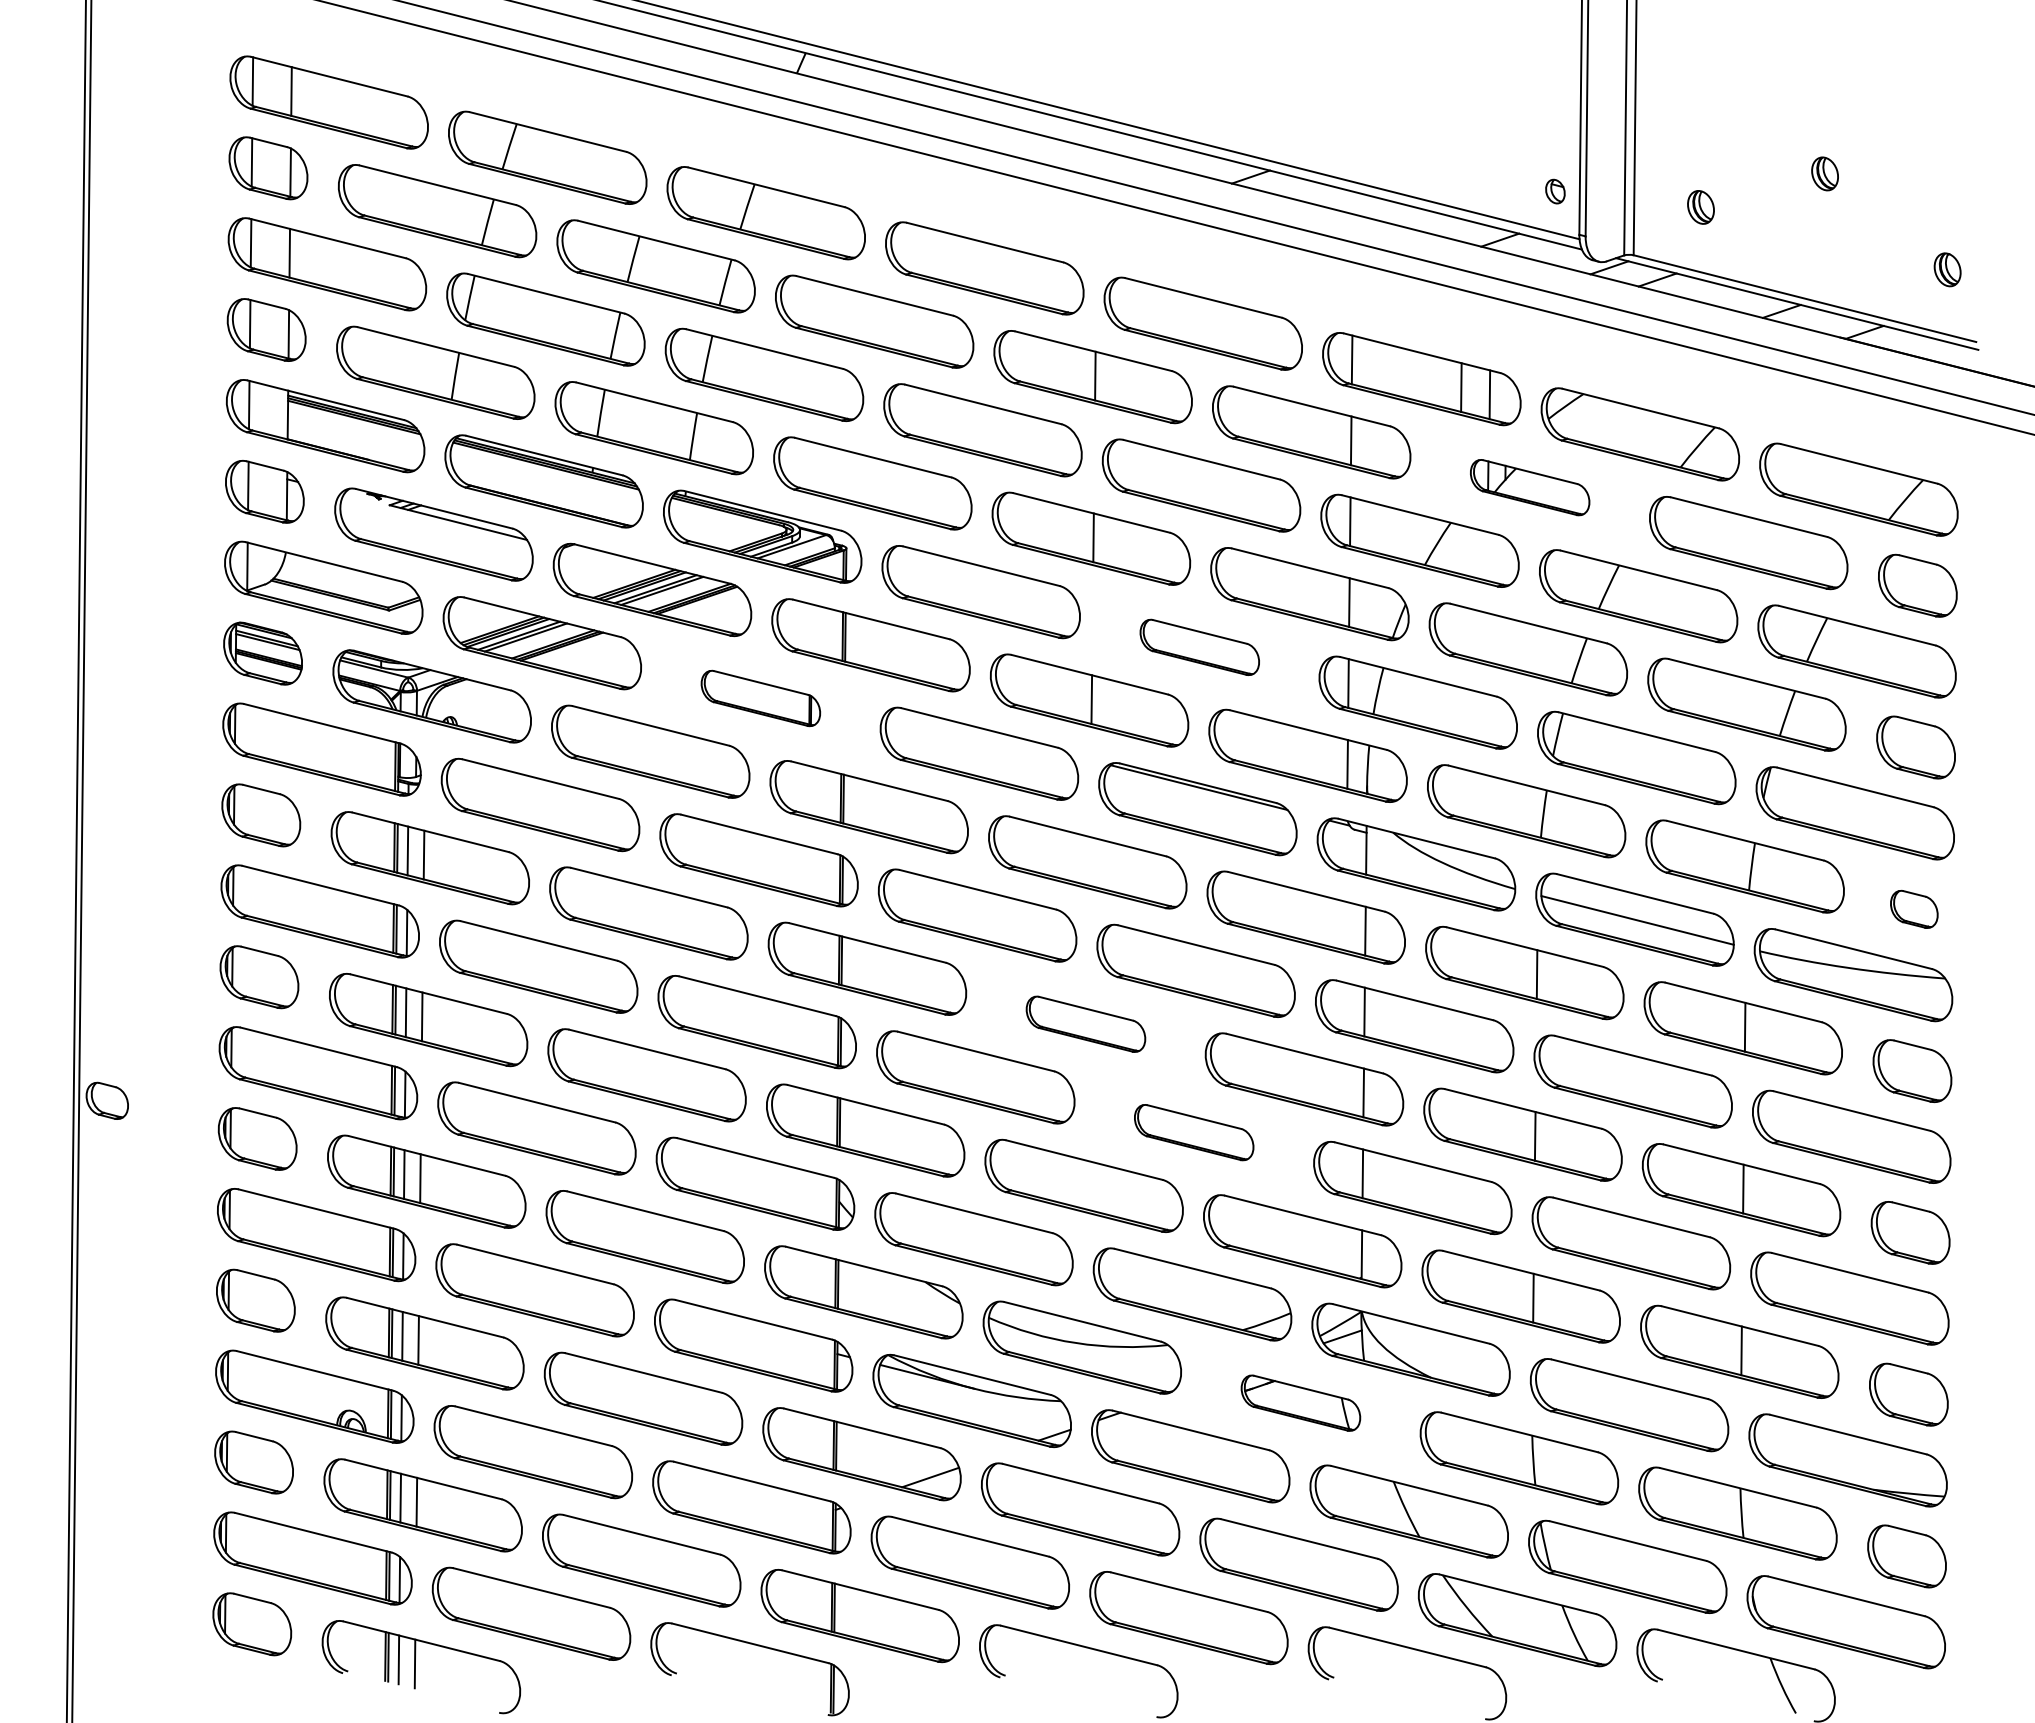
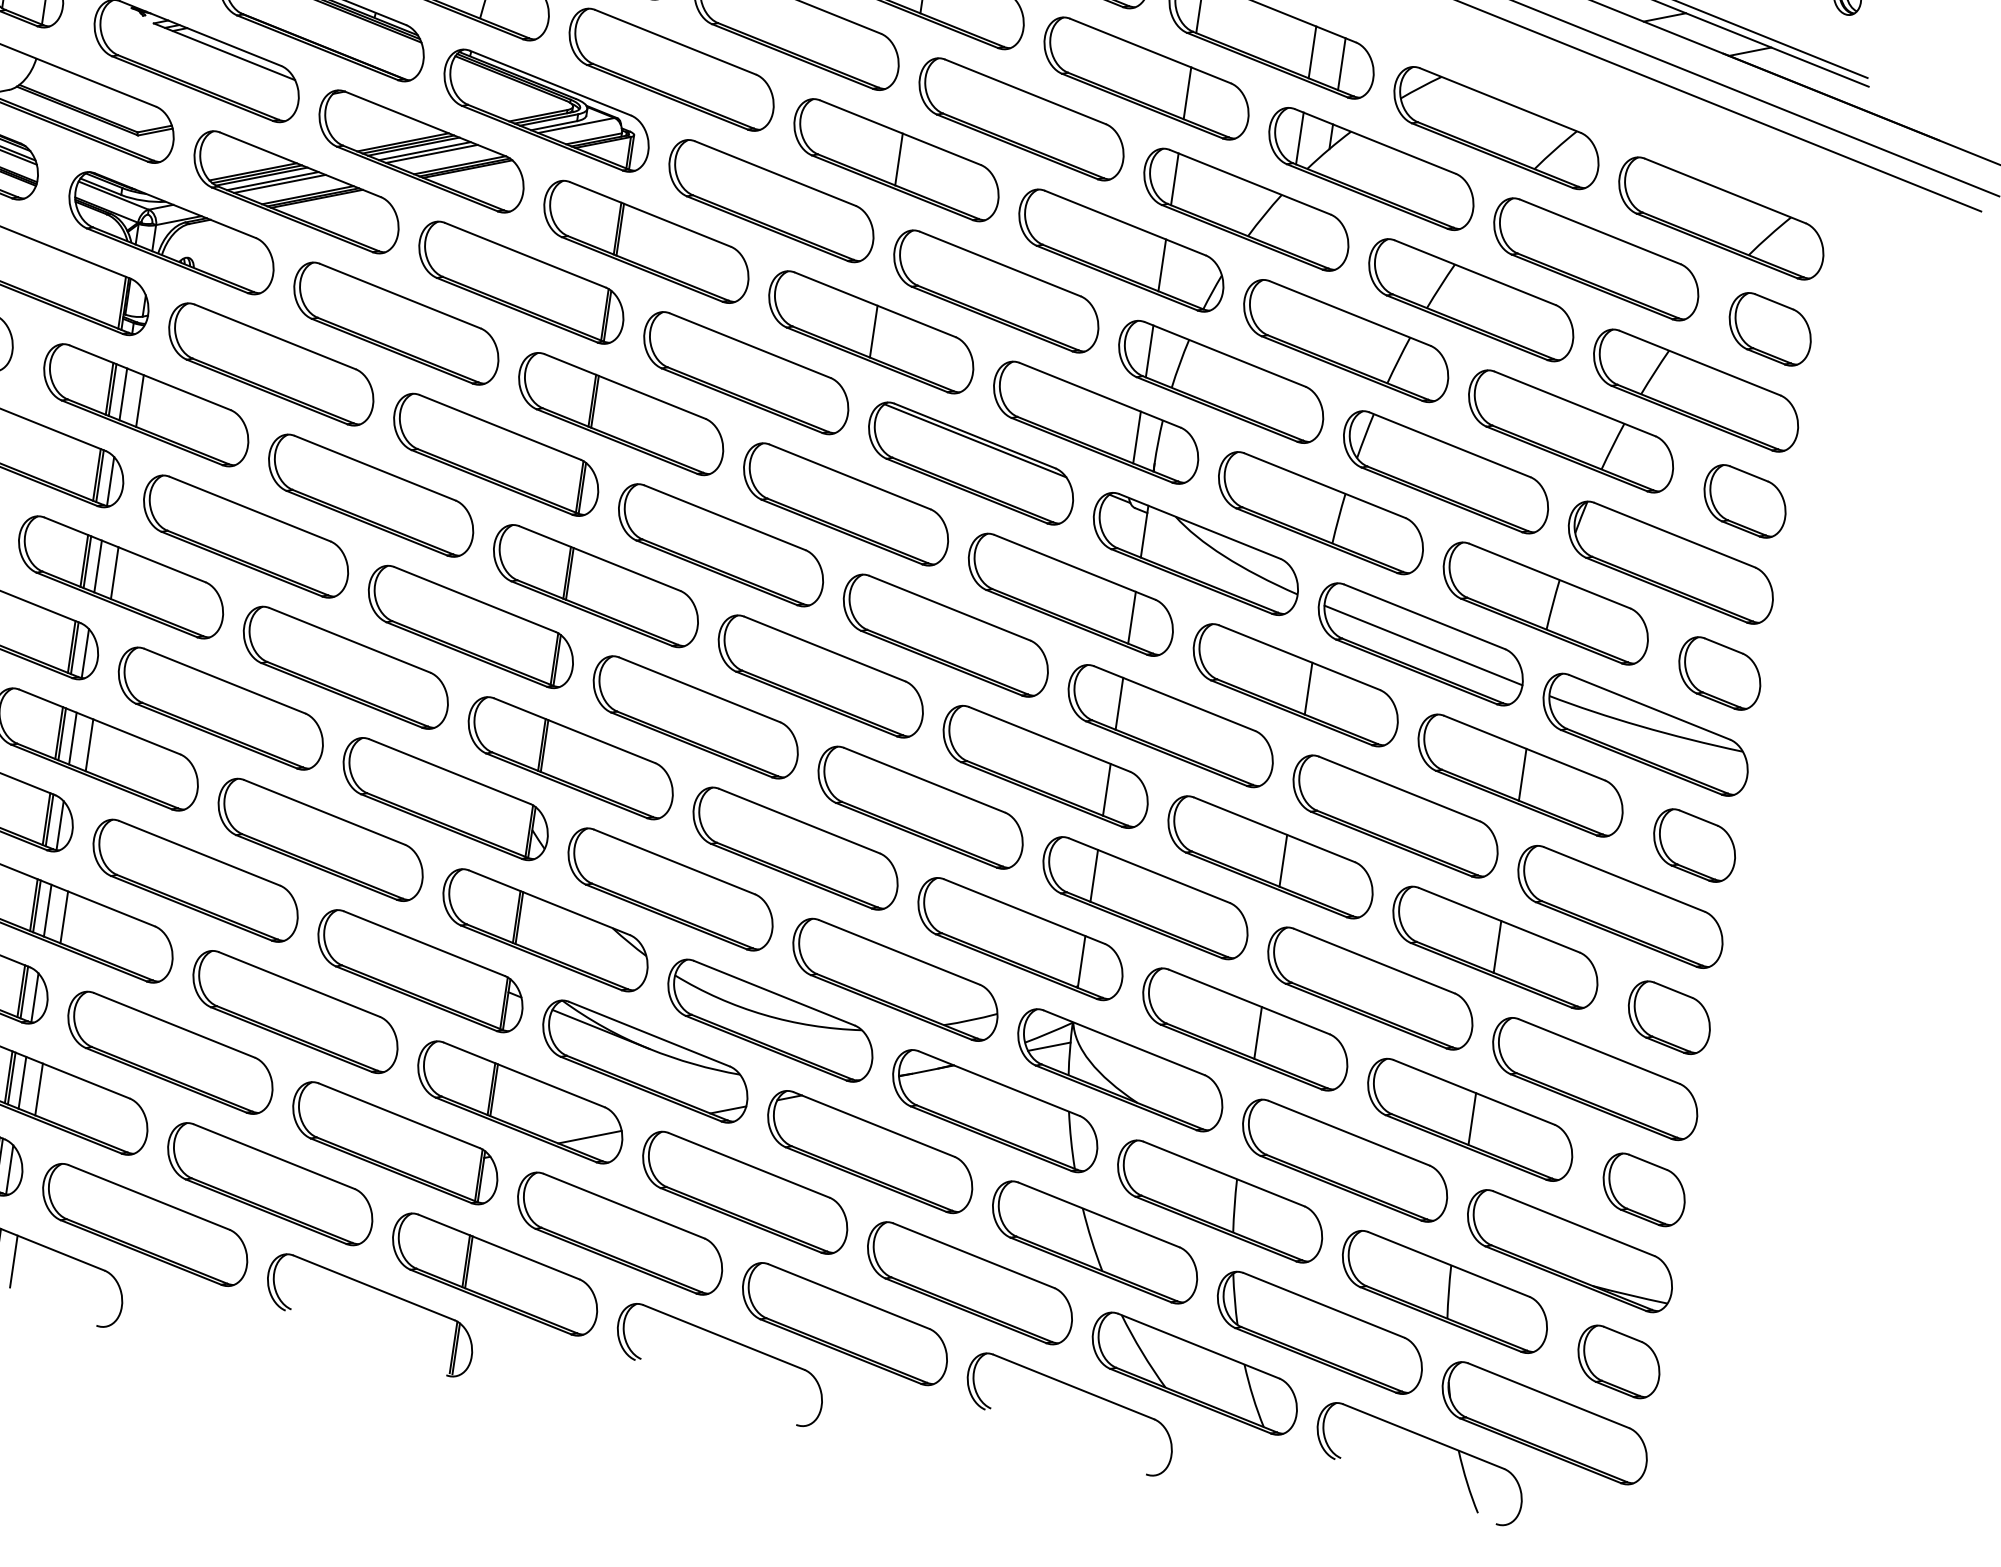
part: (1529, 487) -> (1370, 168), size x1.67
part: (1199, 647) -> (996, 291), size x1.67
part: (760, 698) -> (520, 282), size x1.67
part: (1914, 909) -> (1720, 673), size x1.67
part: (1085, 1024) -> (820, 676), size x1.67
part: (1193, 1132) -> (919, 807), size x1.67
part: (1300, 1403) -> (994, 1111), size x1.67

